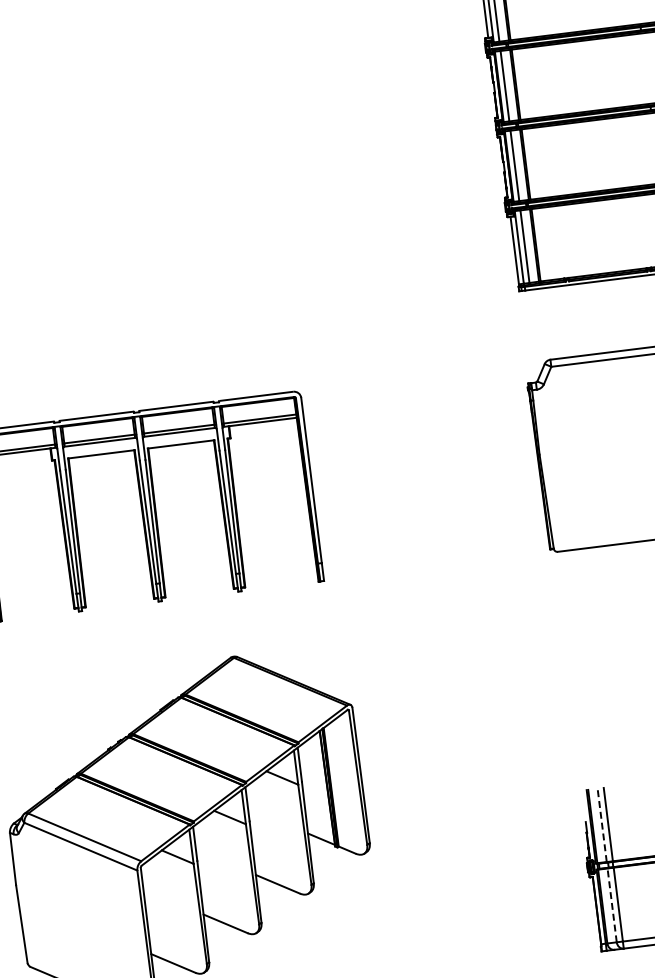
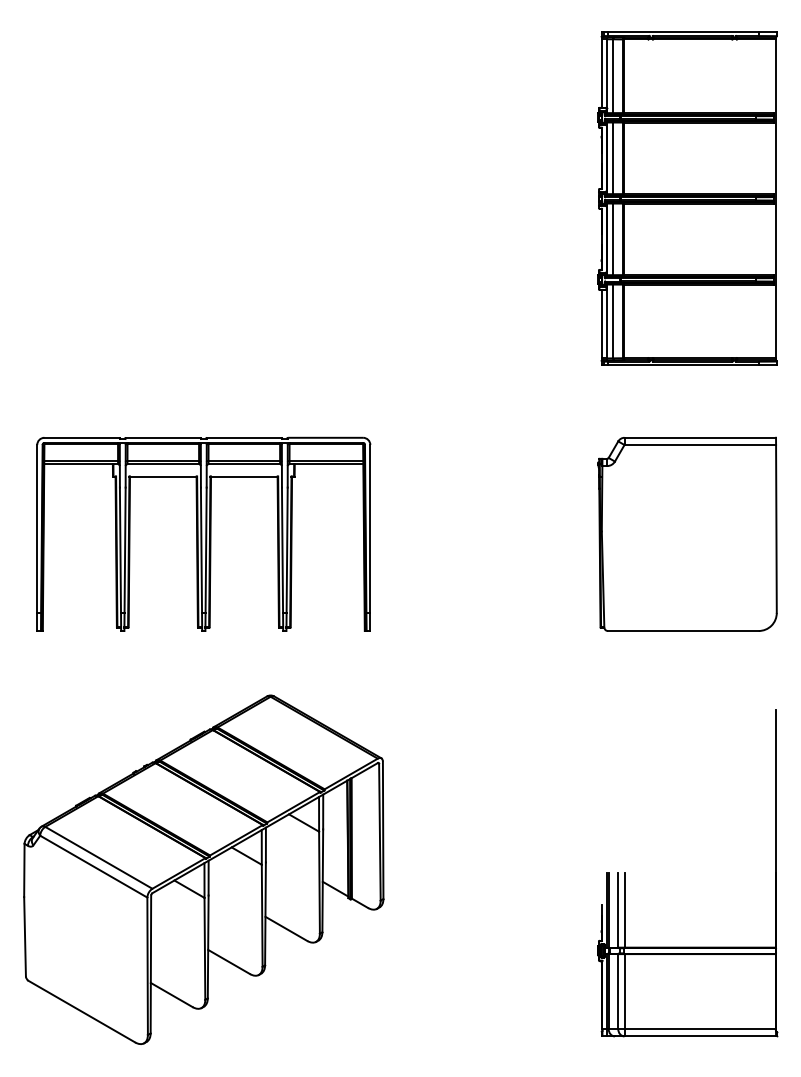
line: (602, 824) -> (618, 909), dashed -> solid
line: (612, 905) -> (618, 991), dashed -> solid

